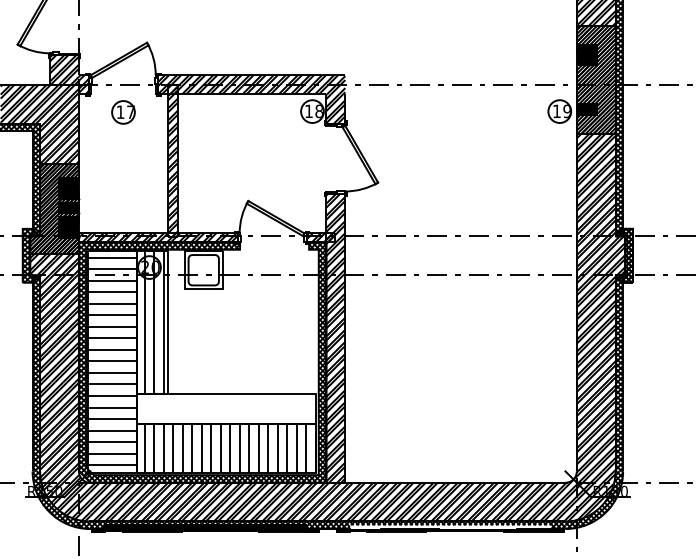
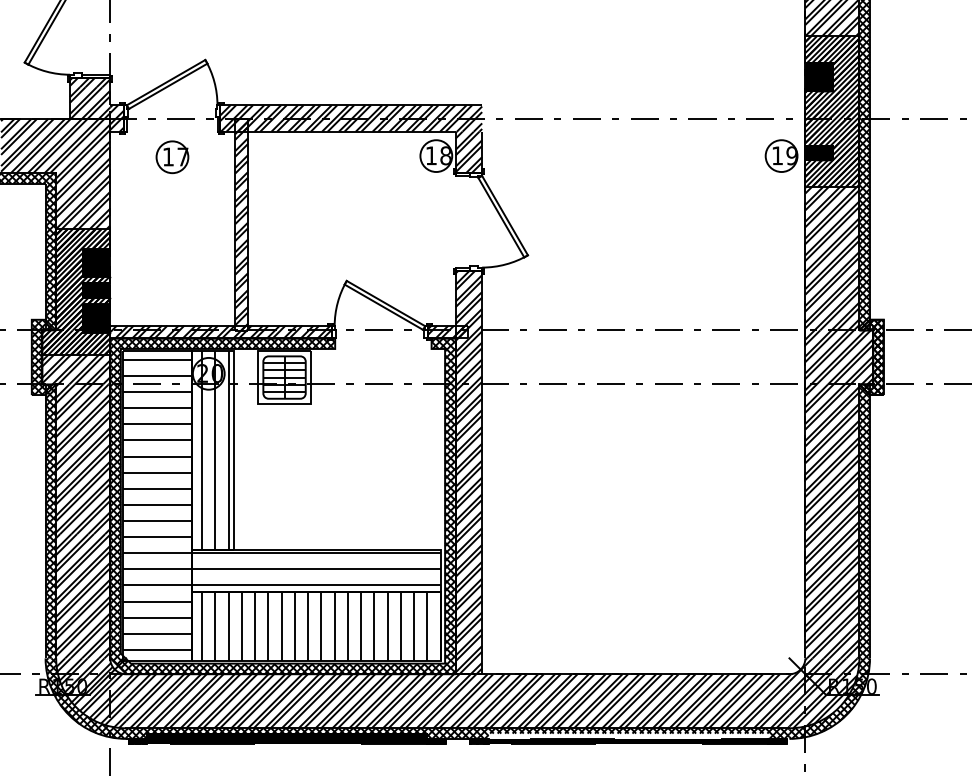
hatch: (203, 270) -> (284, 377), added
hatch: (225, 407) -> (315, 569), added

